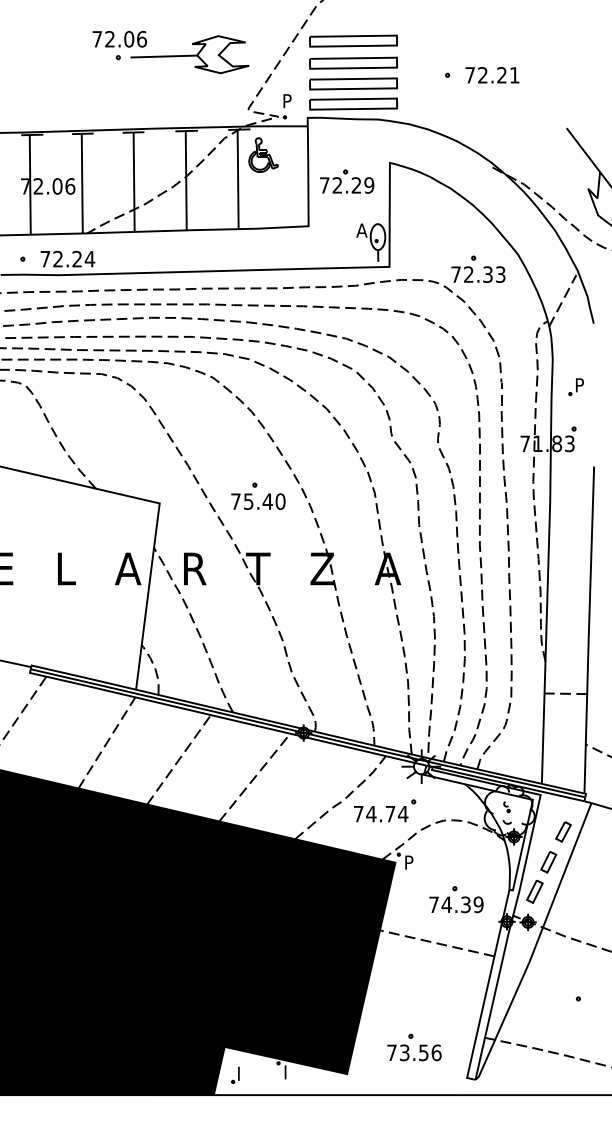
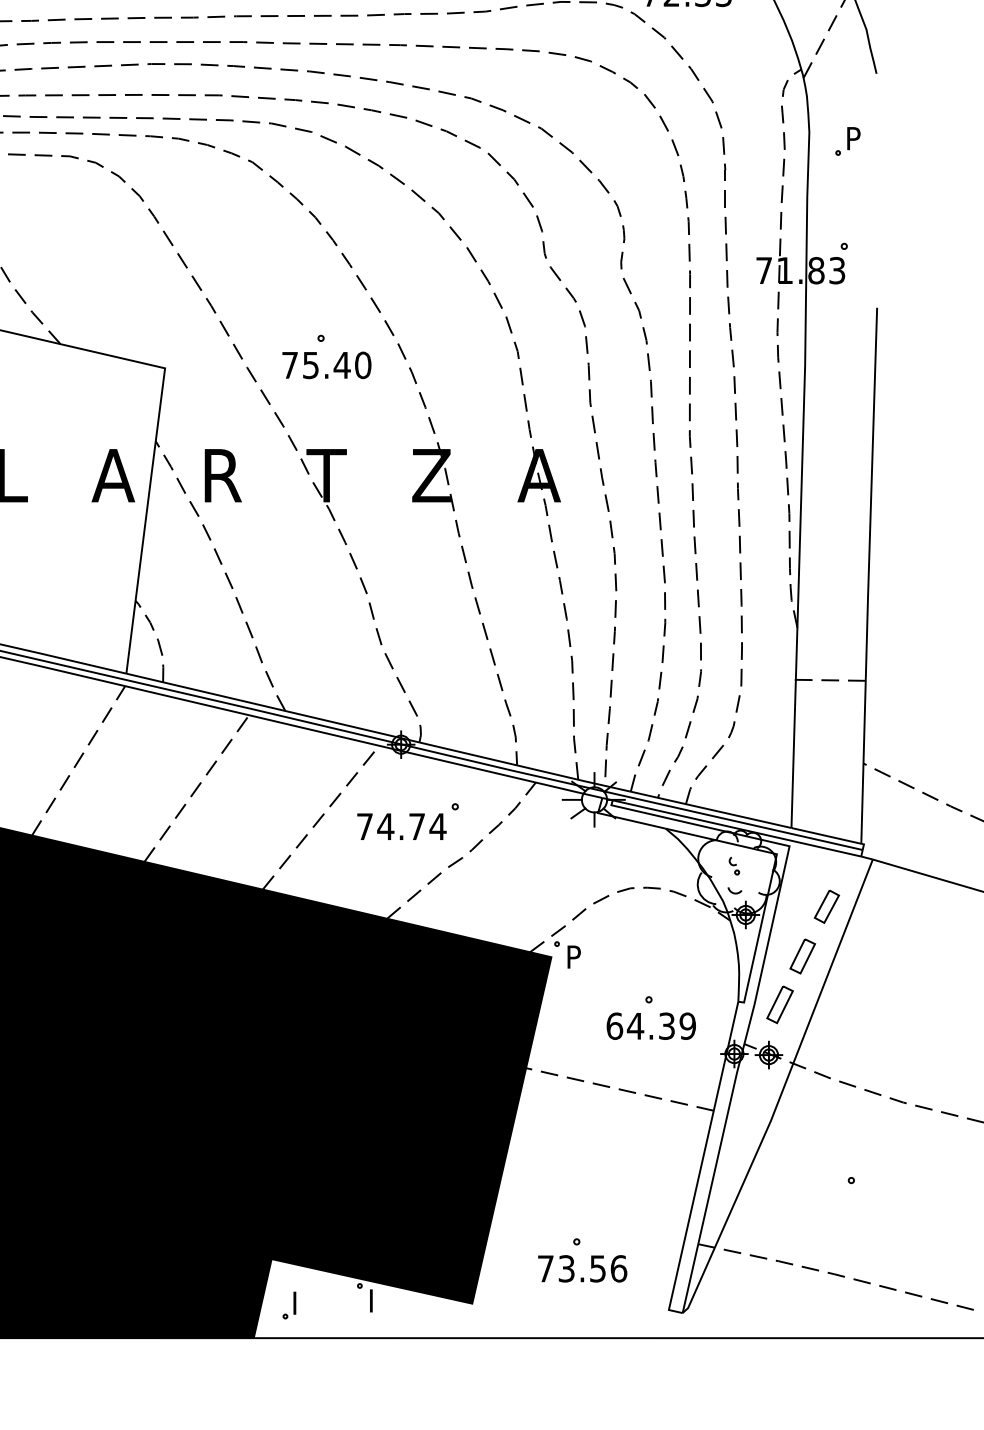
part: (575, 387) -> (846, 142), moved
part: (385, 810) -> (408, 820), moved
text: (434, 904) -> (615, 1025), 74.39 -> 64.39

